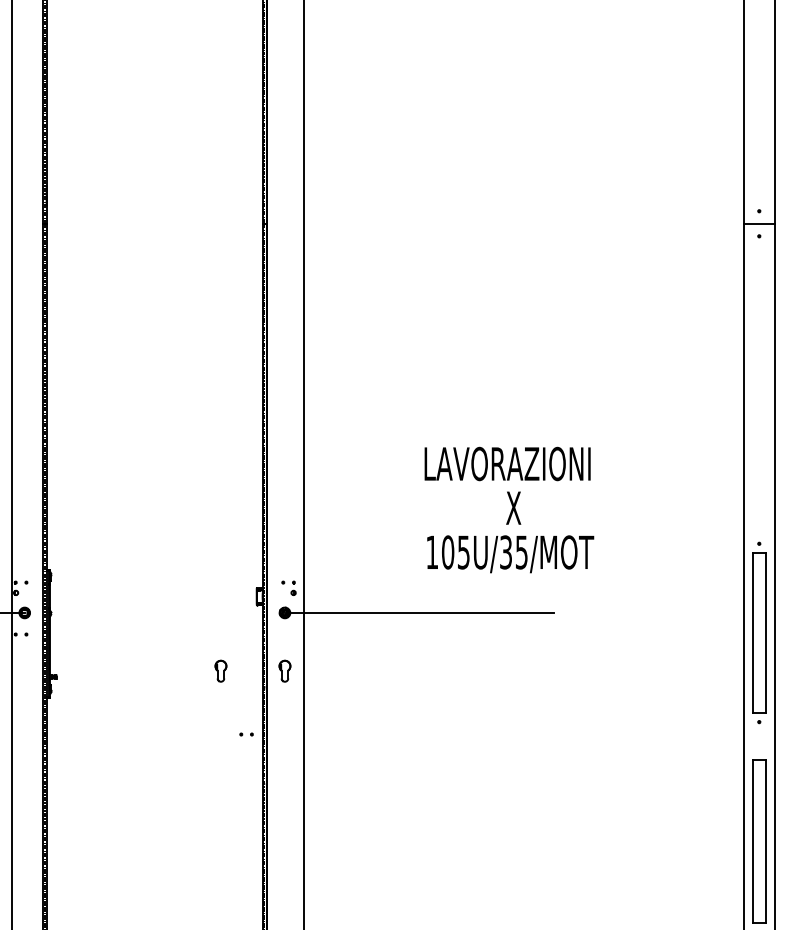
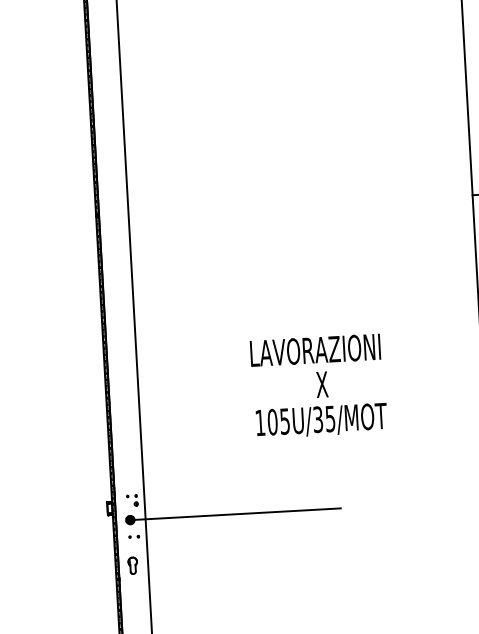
text: (509, 509) -> (318, 385), moved
part: (220, 670) -> (82, 568), removed
part: (246, 734) -> (134, 536), moved

